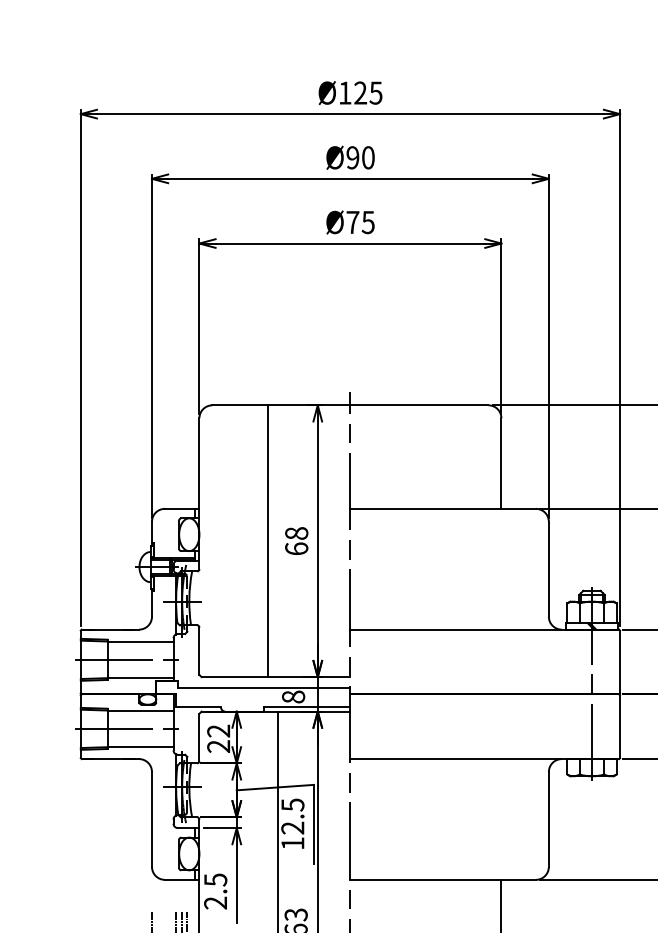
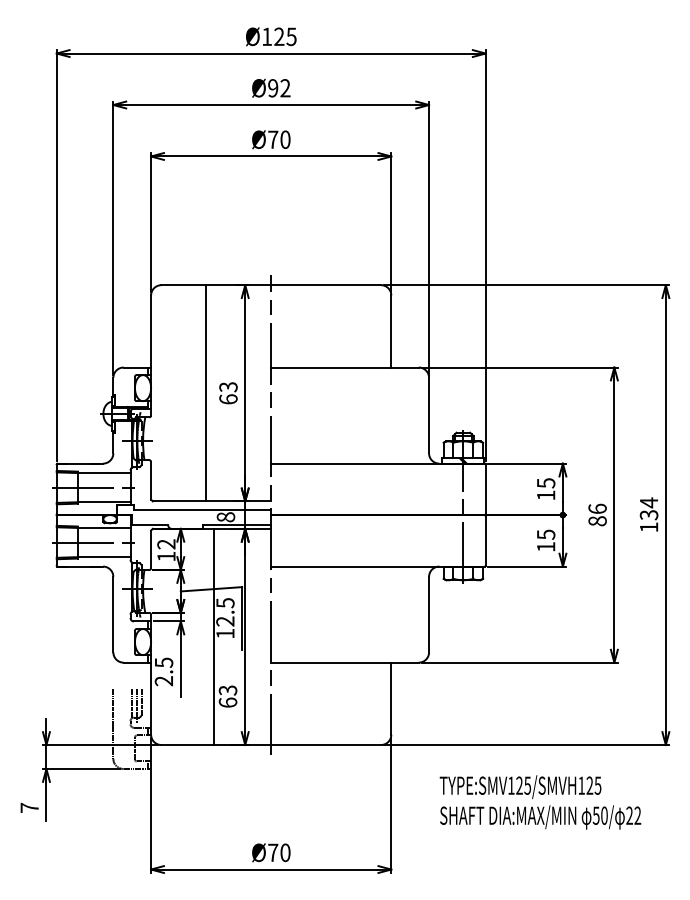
text: (368, 158) -> (285, 88), Ø90 -> Ø92
text: (368, 222) -> (285, 139), Ø75 -> Ø70
text: (296, 533) -> (228, 387), 68 -> 63
text: (218, 746) -> (166, 556), 22 -> 12

